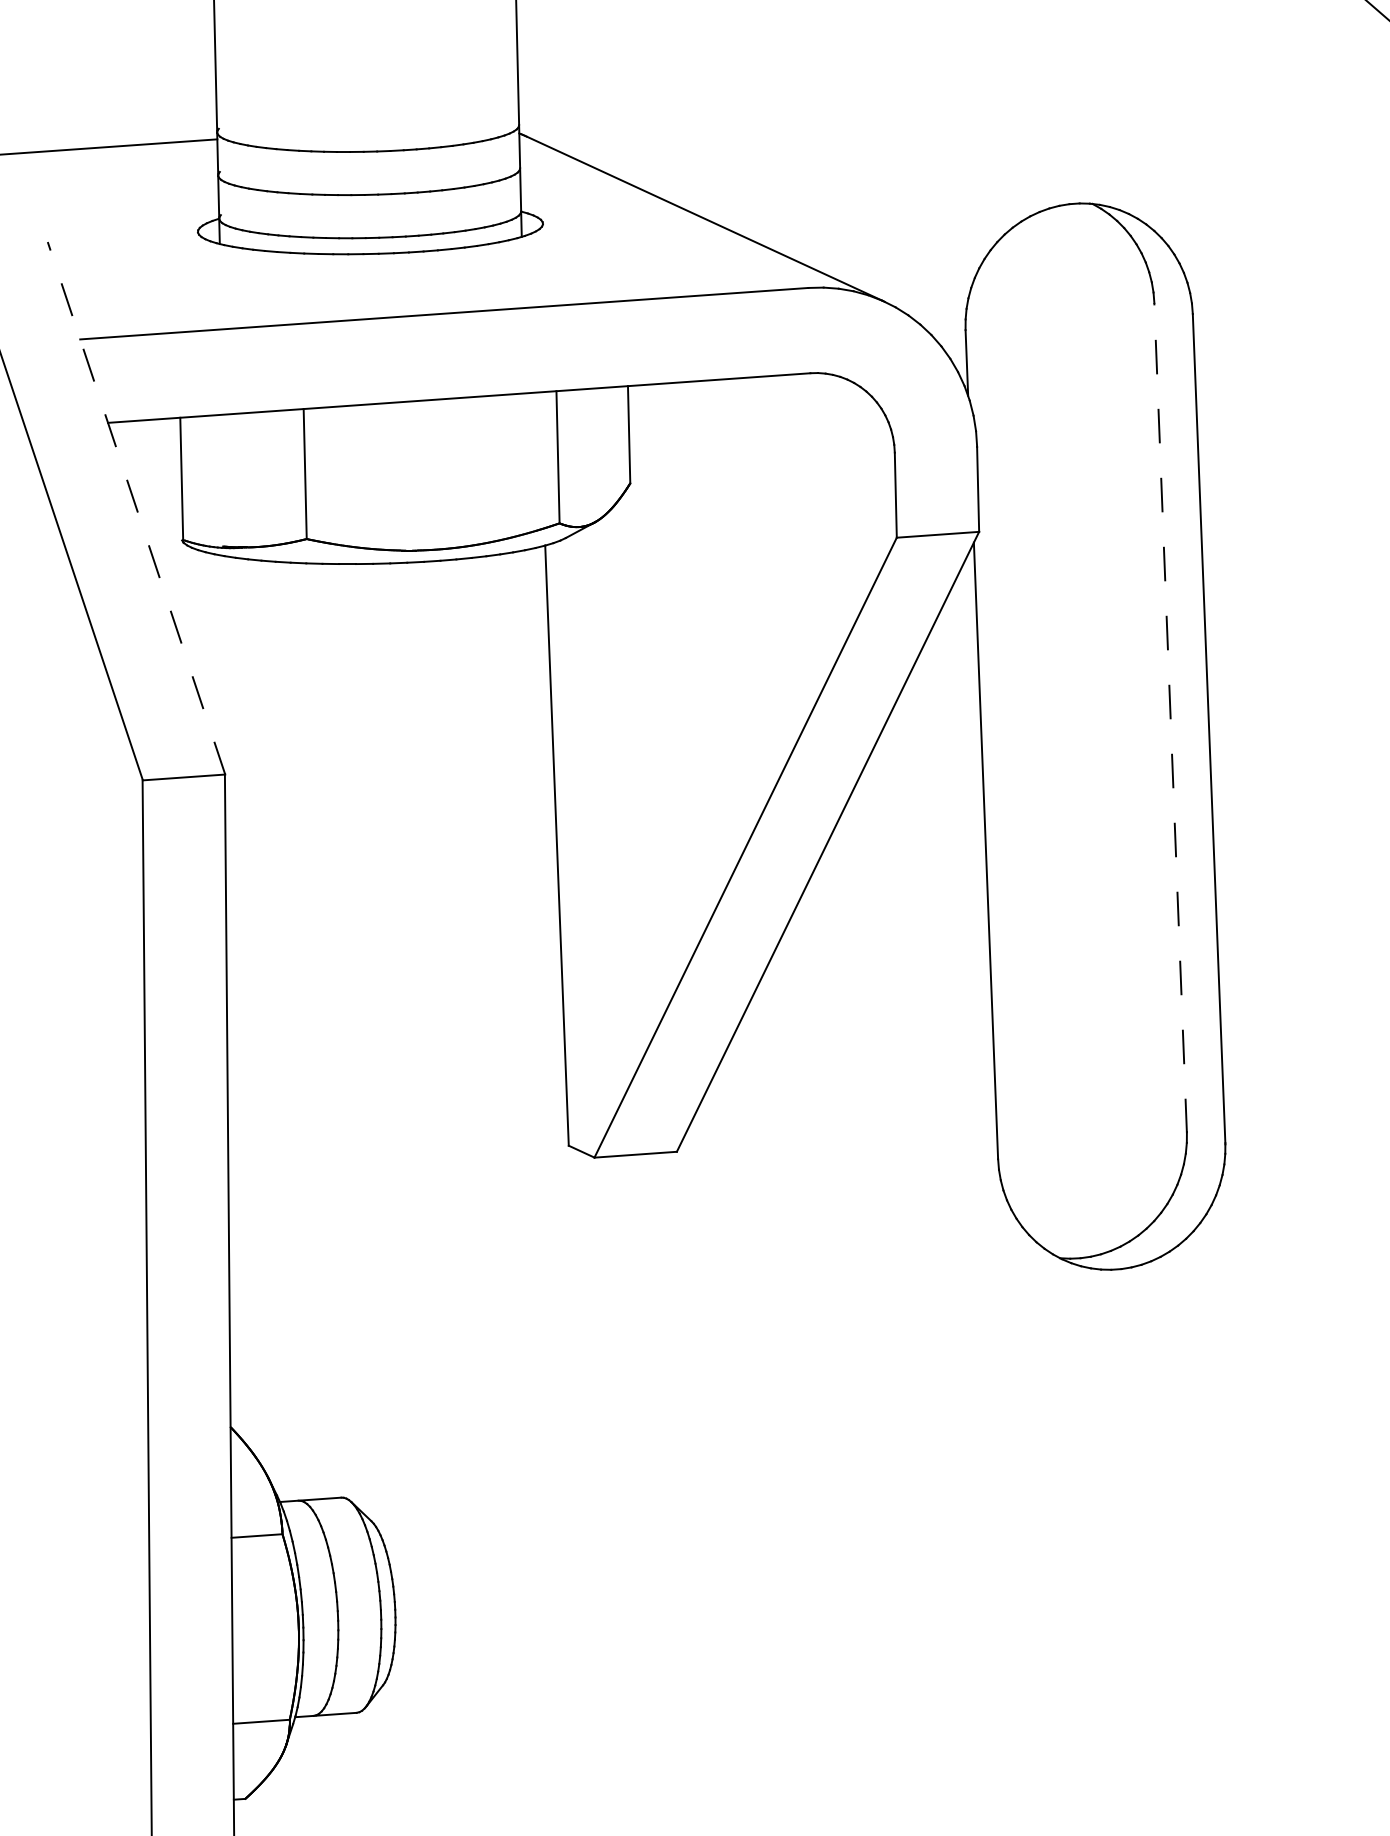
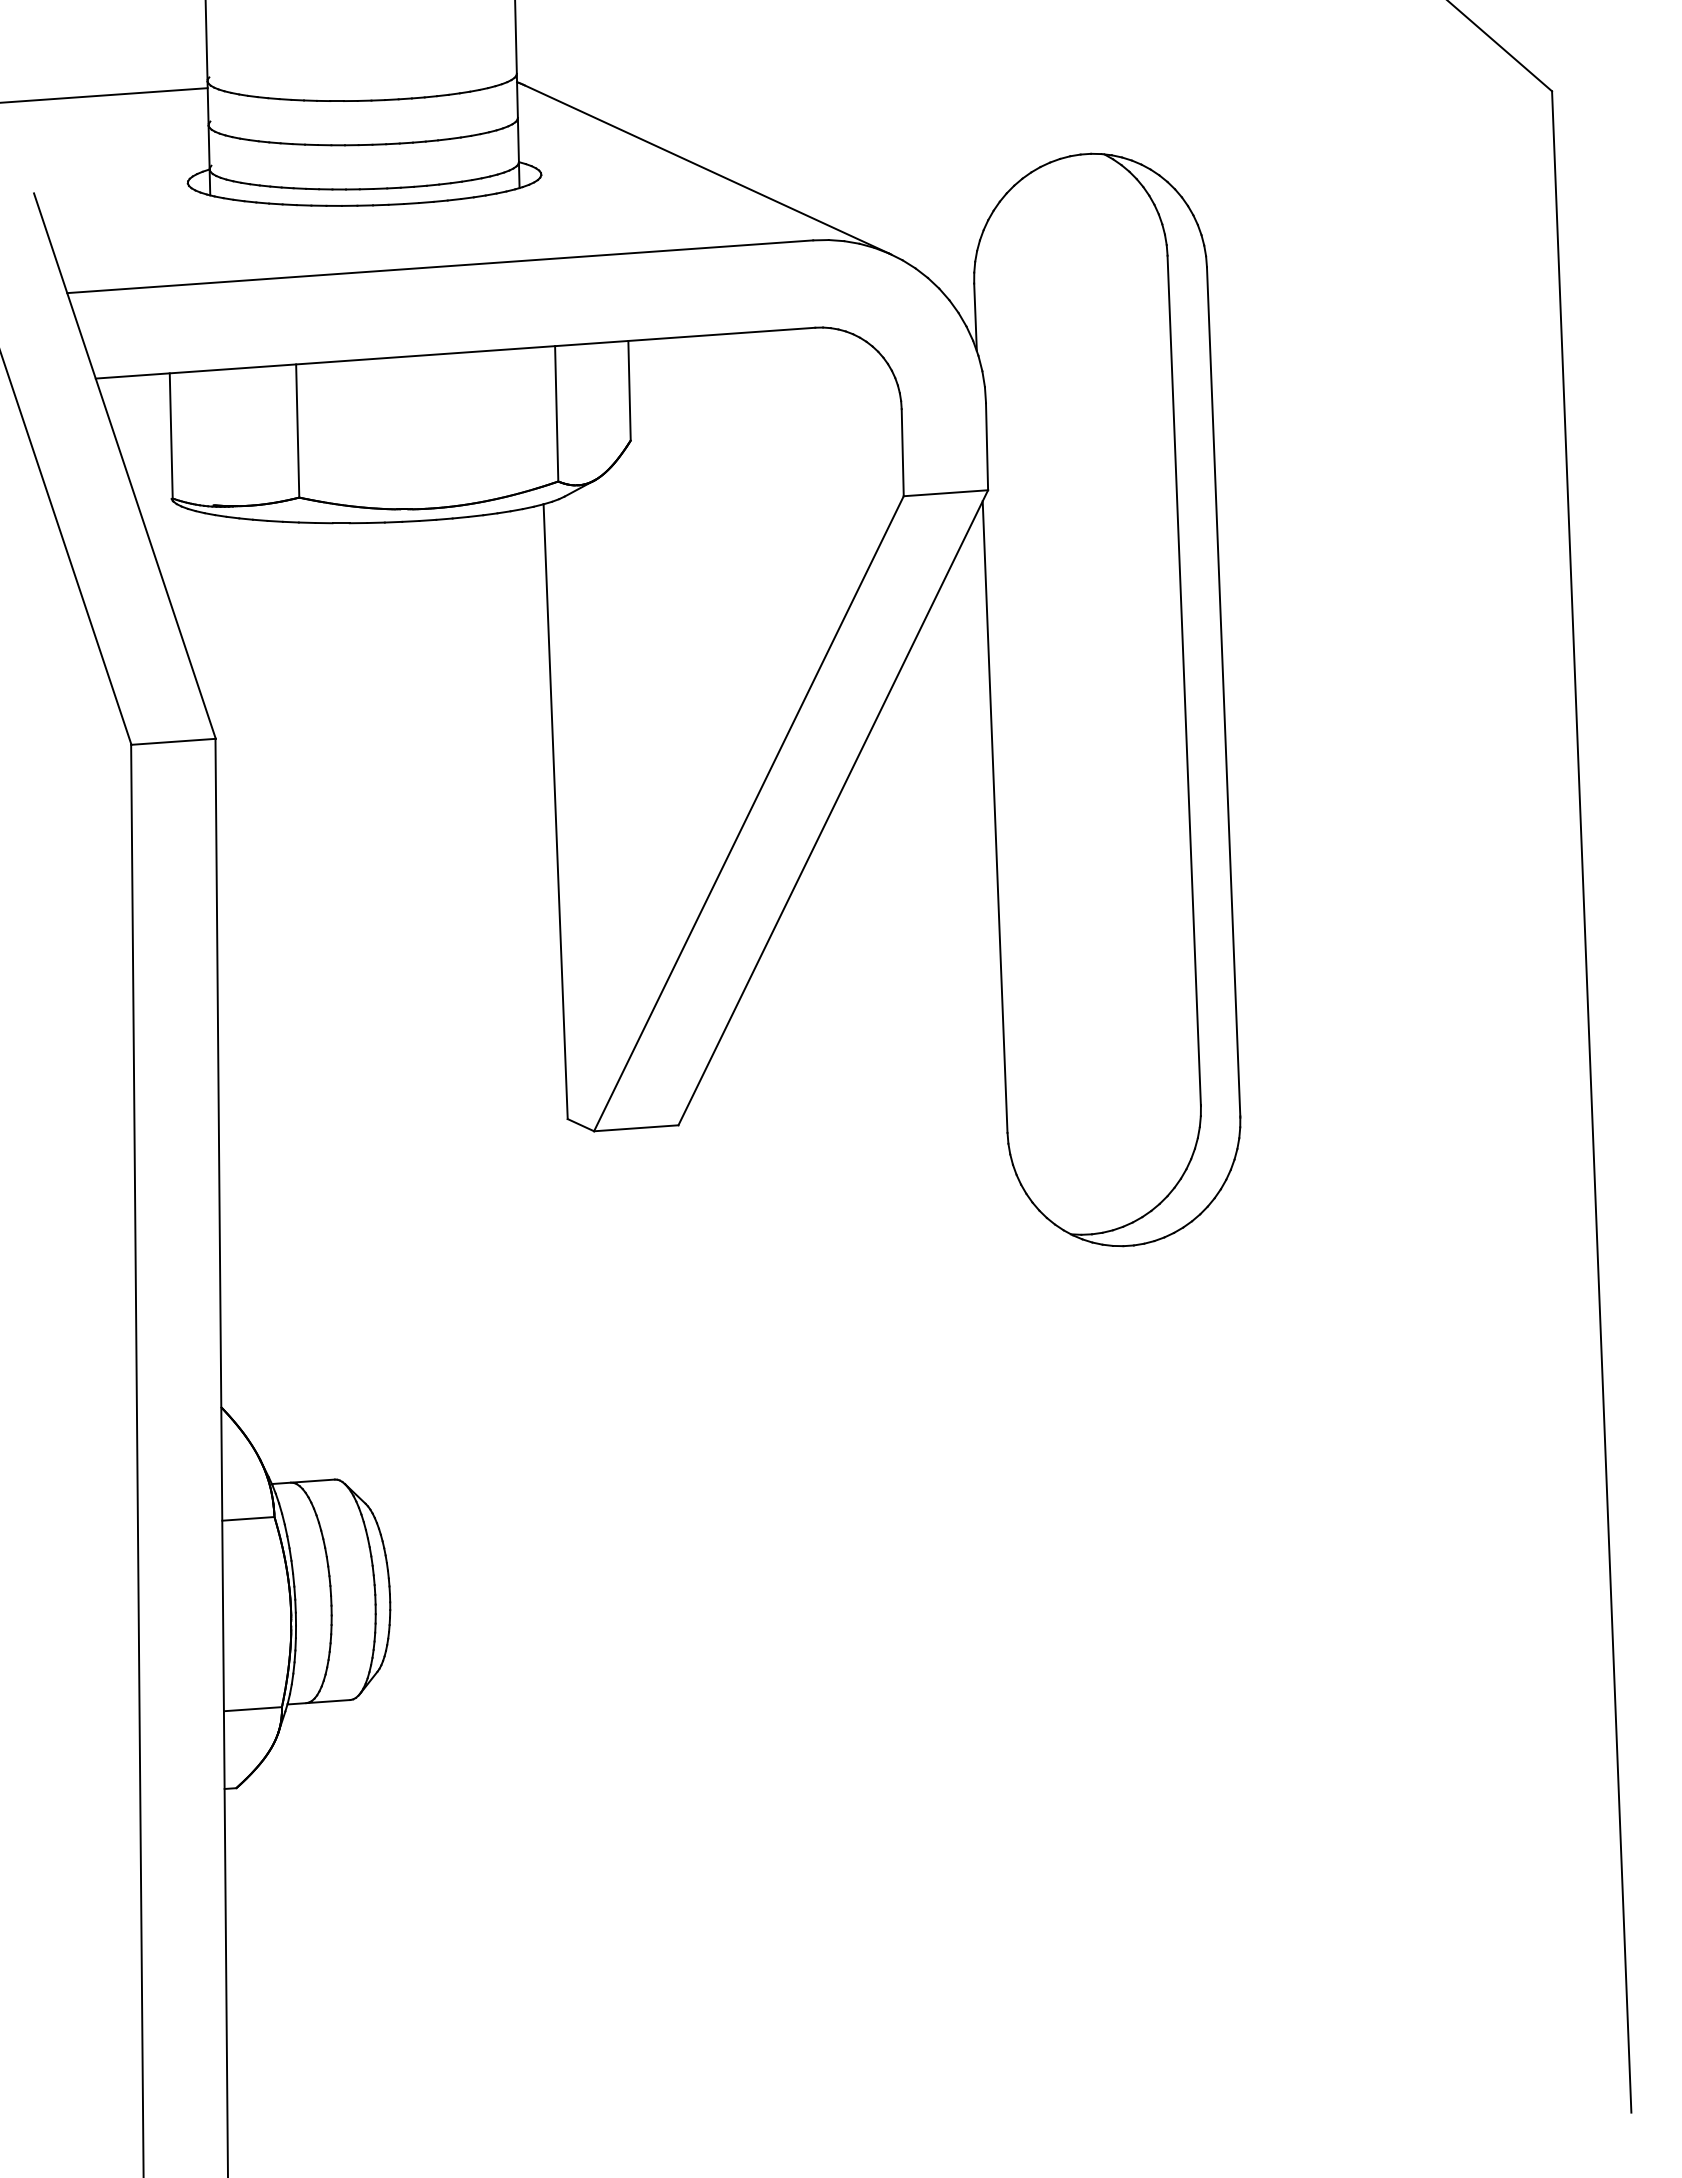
line: (136, 507) -> (124, 465), dashed -> solid
line: (1170, 717) -> (1184, 680), dashed -> solid

